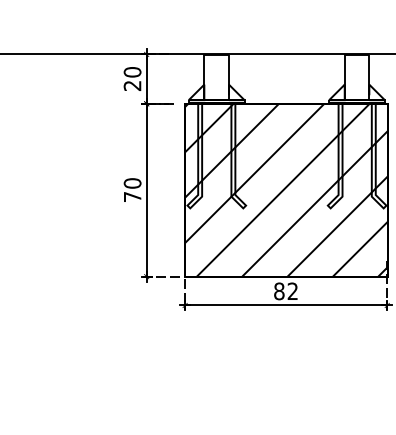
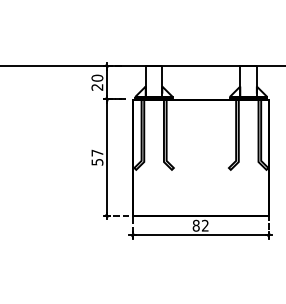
text: (132, 189) -> (97, 157), 70 -> 57
hatch: (285, 189) -> (200, 157), removed

